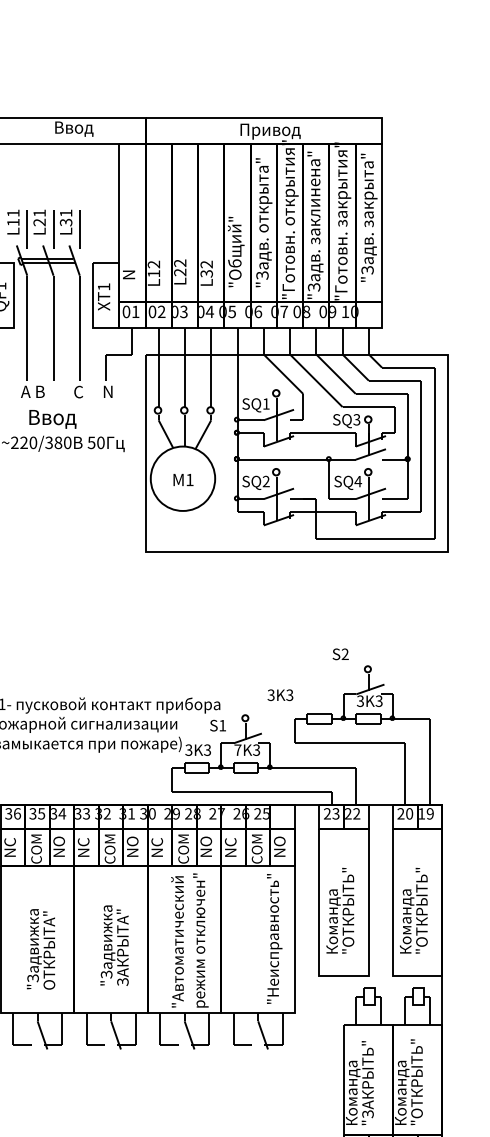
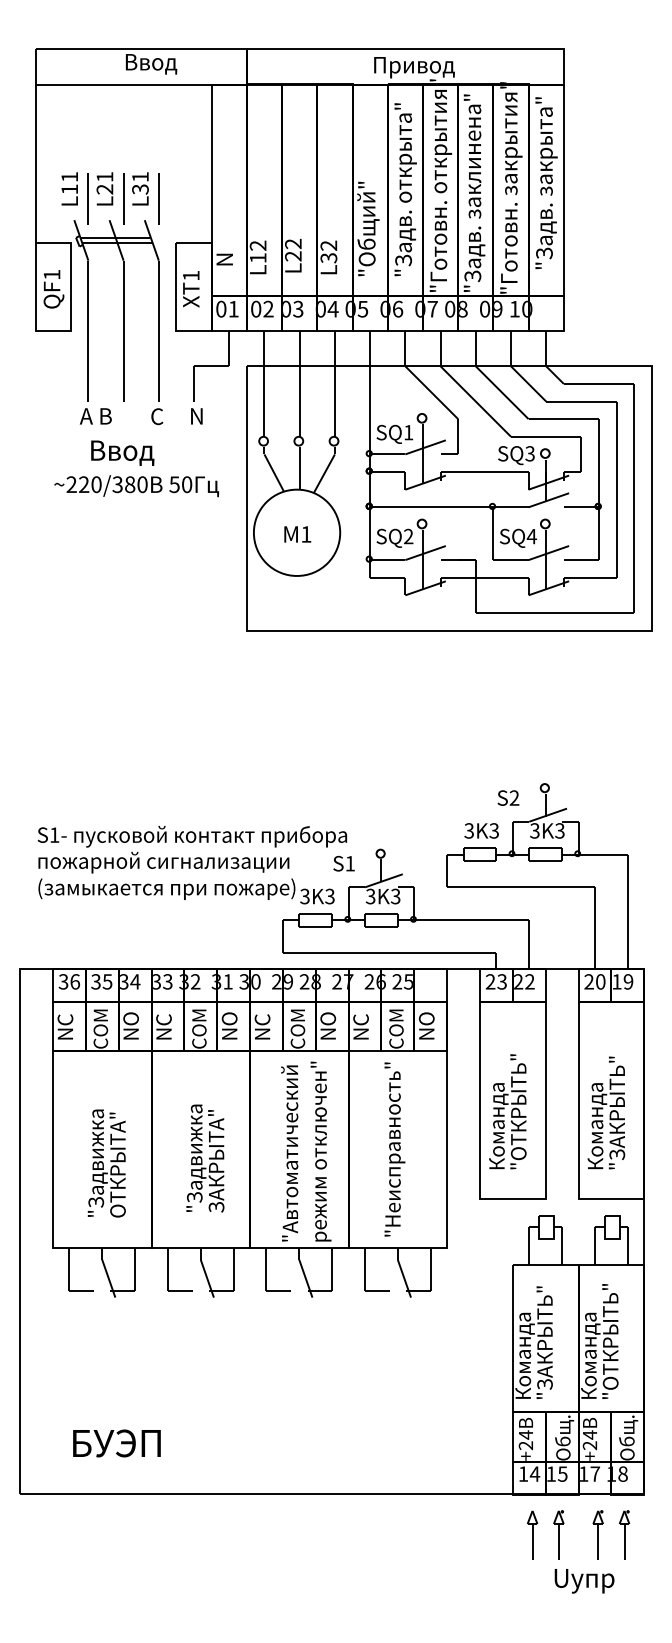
text: (340, 653) -> (508, 797), moved
text: (280, 694) -> (481, 830), moved
text: (237, 750) -> (370, 896), 7K3 -> 3K3
text: (421, 907) -> (616, 1107), "ОТКРЫТЬ" -> "ЗАКРЫТЬ"
text: (274, 938) -> (394, 1149), moved

